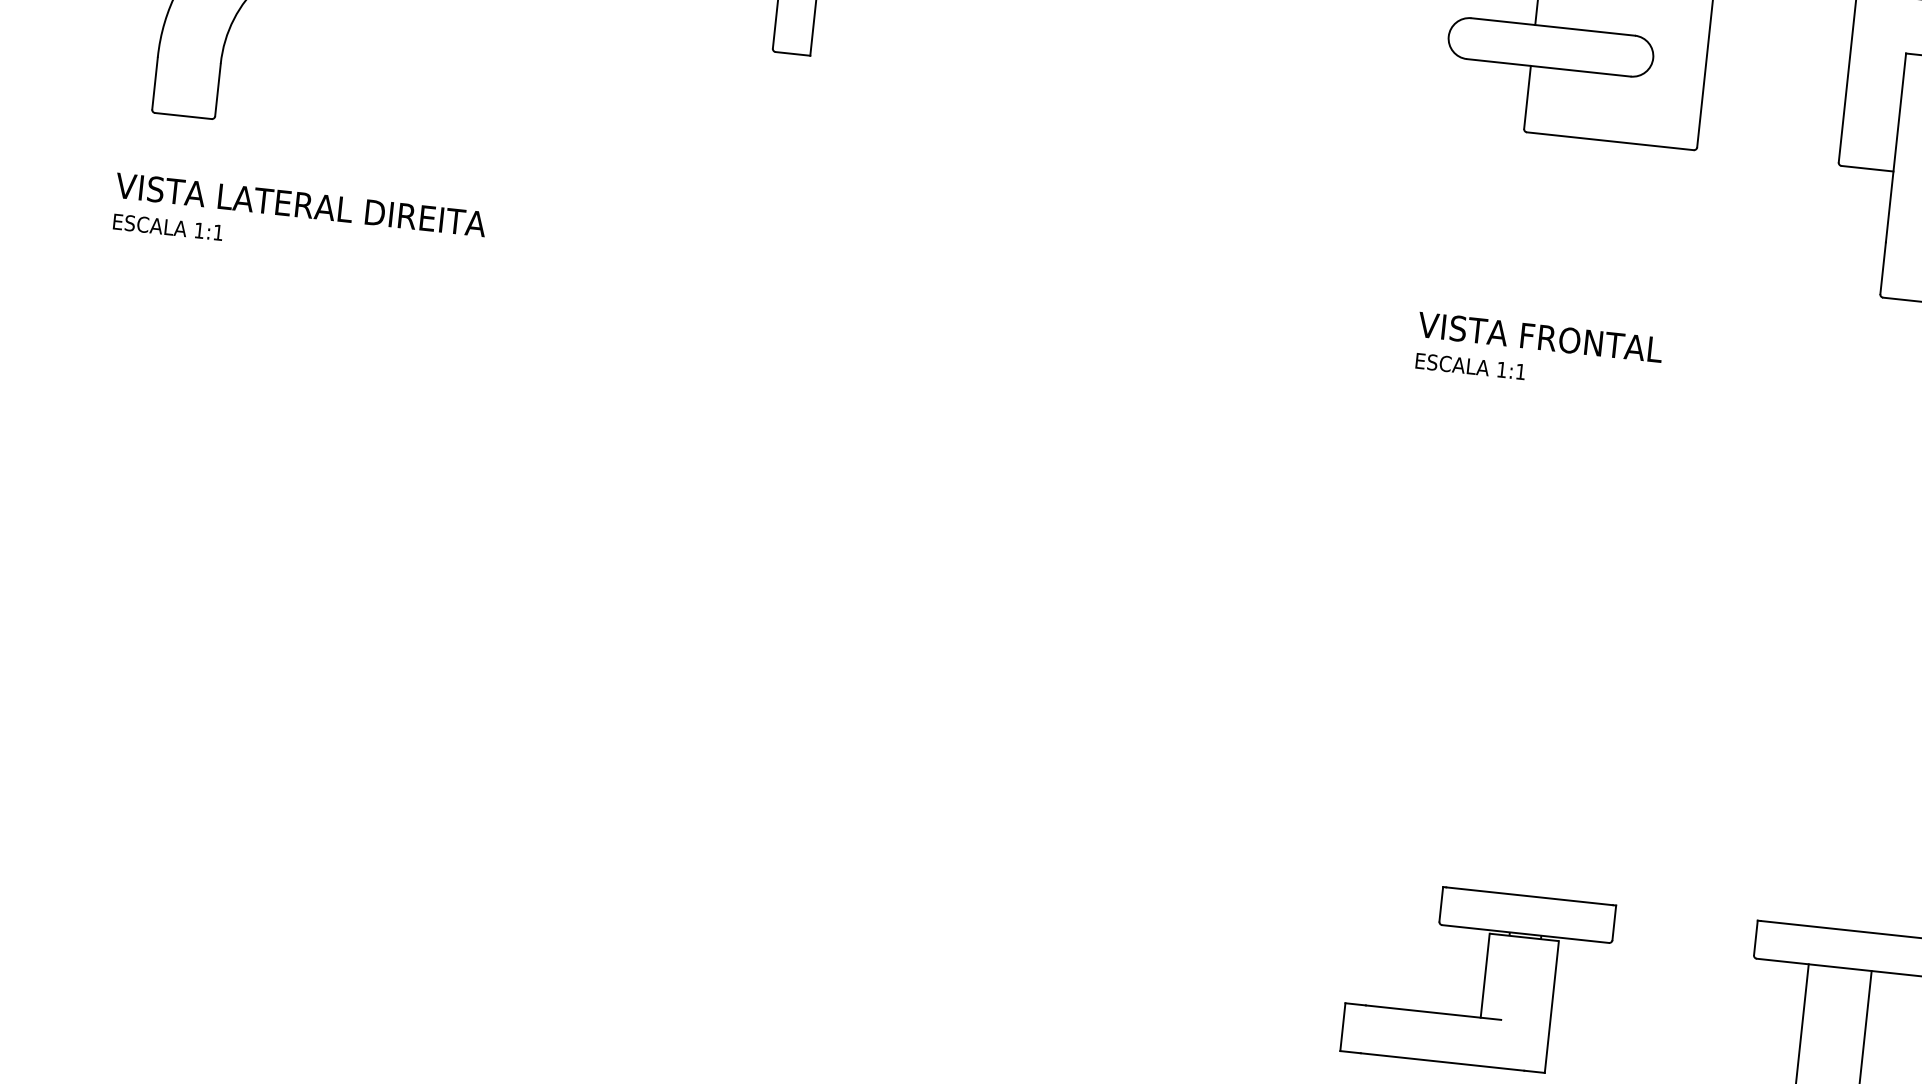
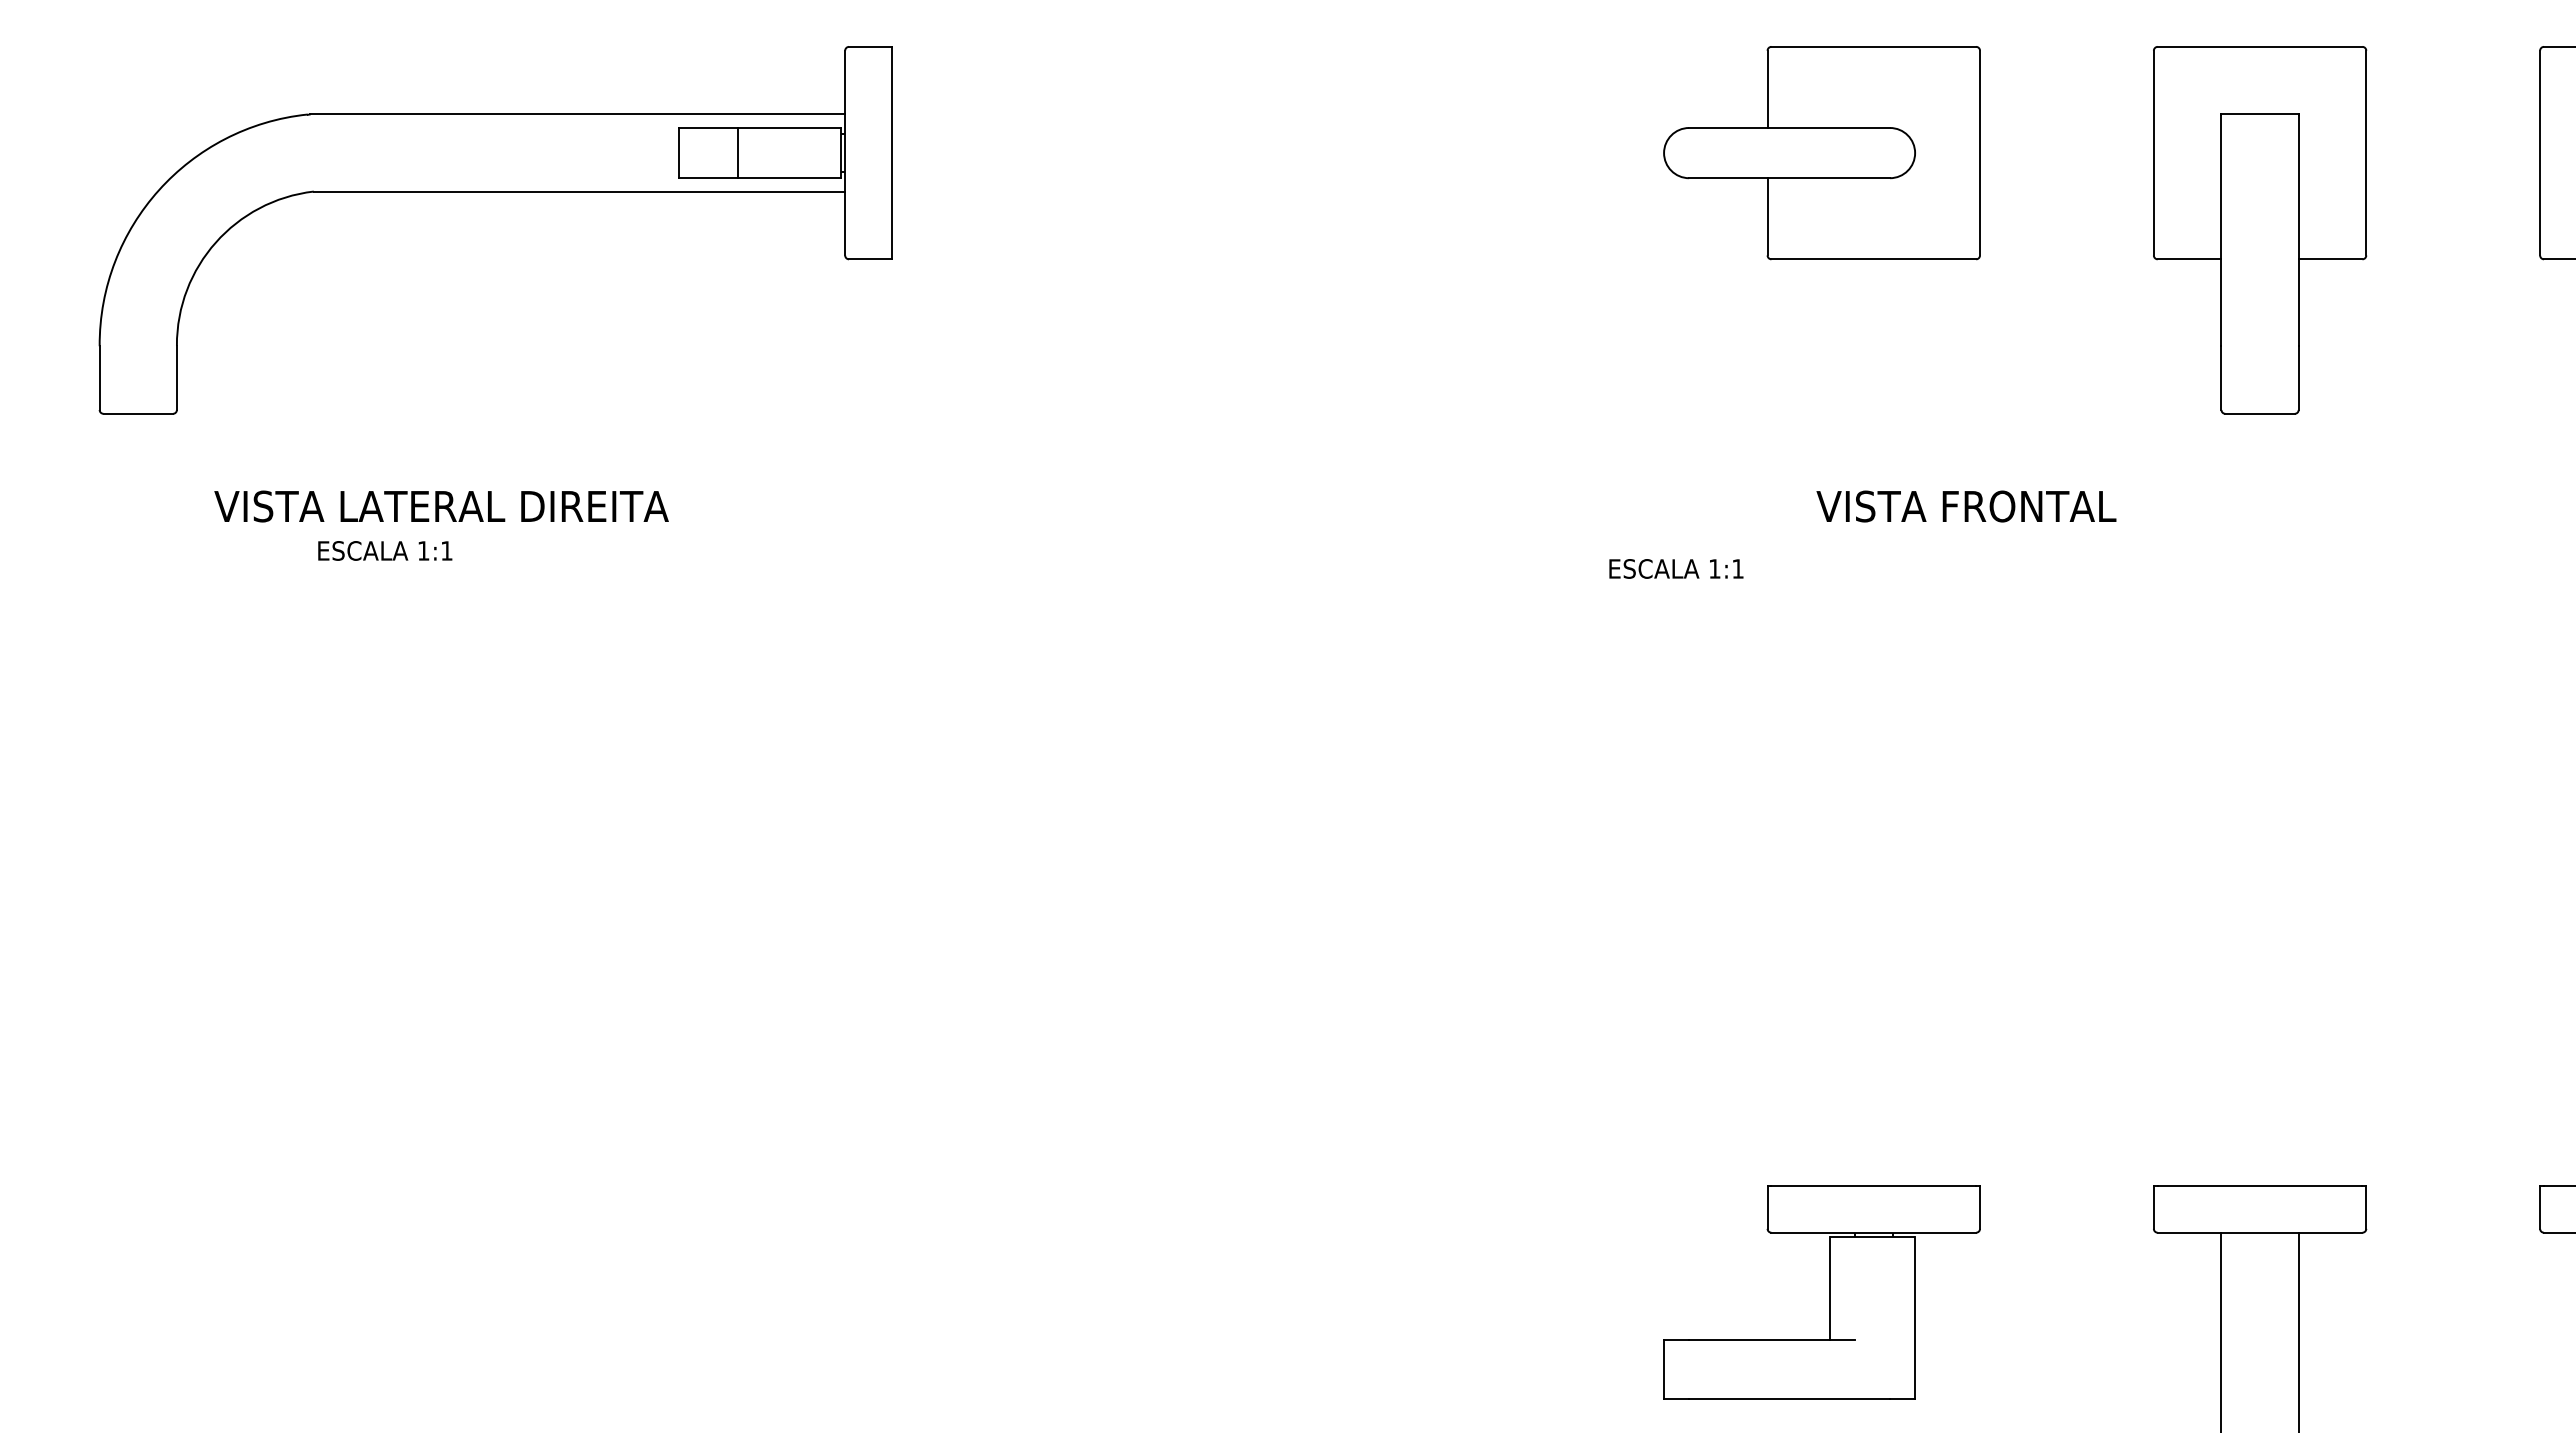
text: (300, 204) -> (441, 506), moved
text: (168, 227) -> (385, 550), moved
text: (1540, 337) -> (1966, 506), moved
text: (1470, 366) -> (1676, 568), moved

